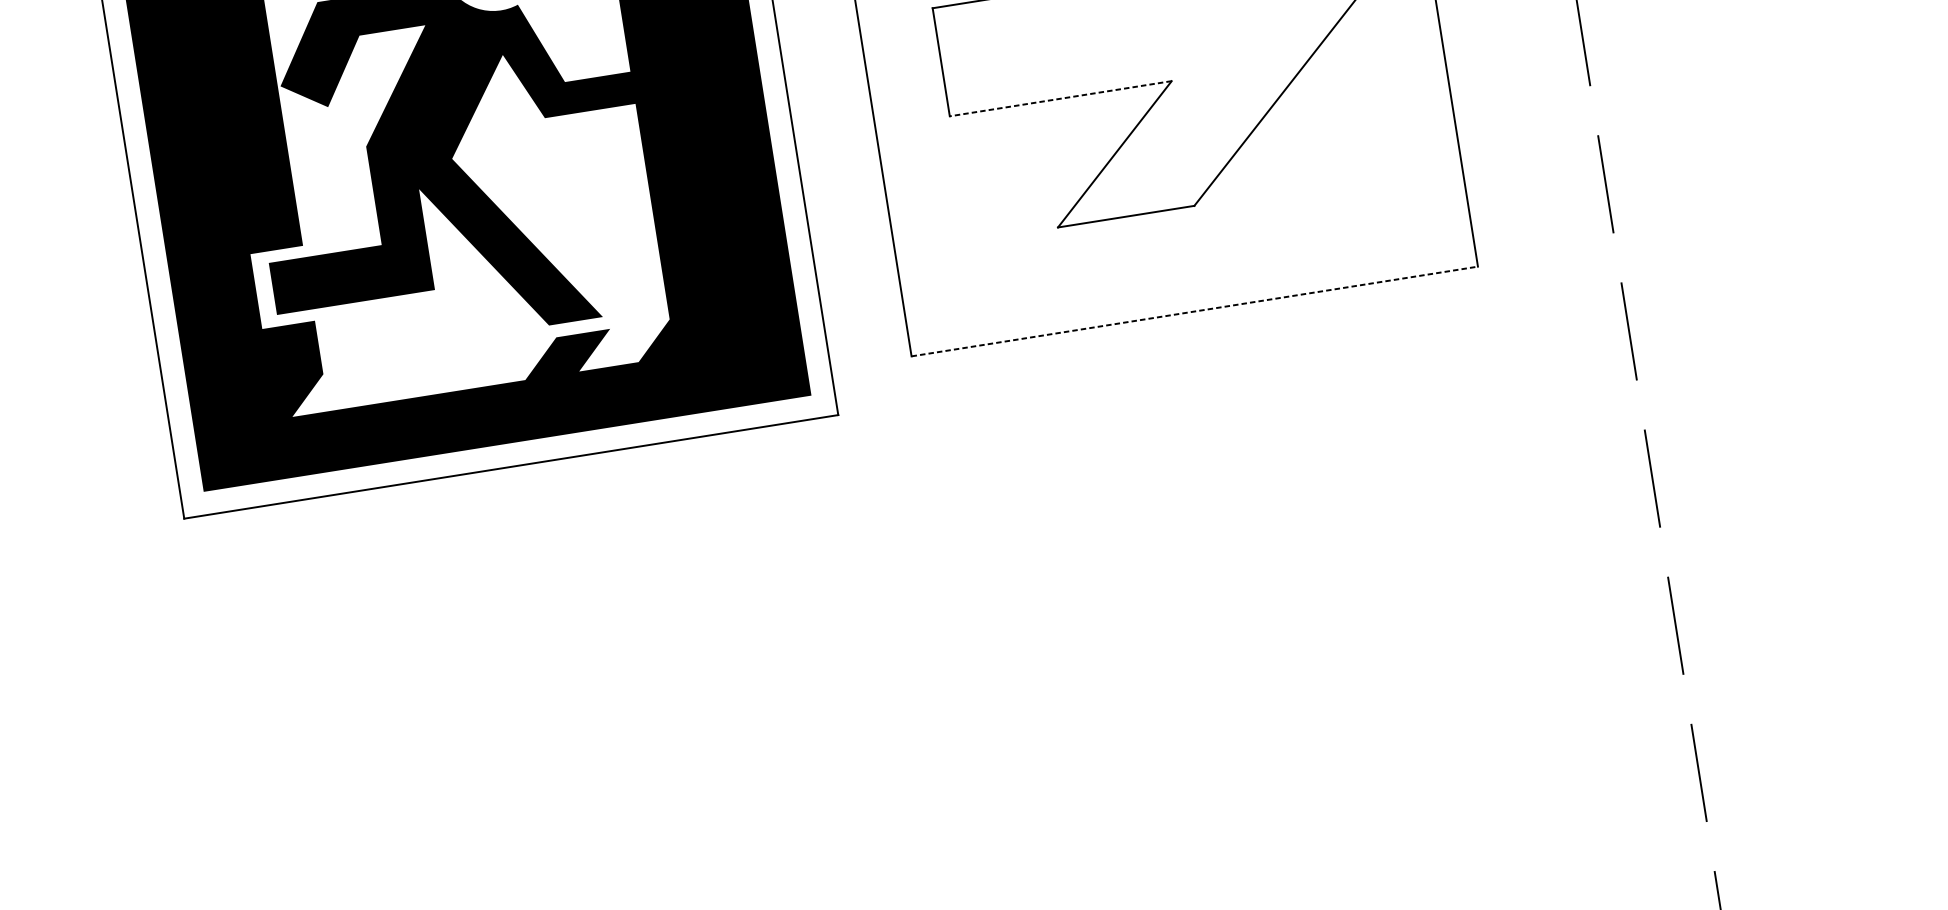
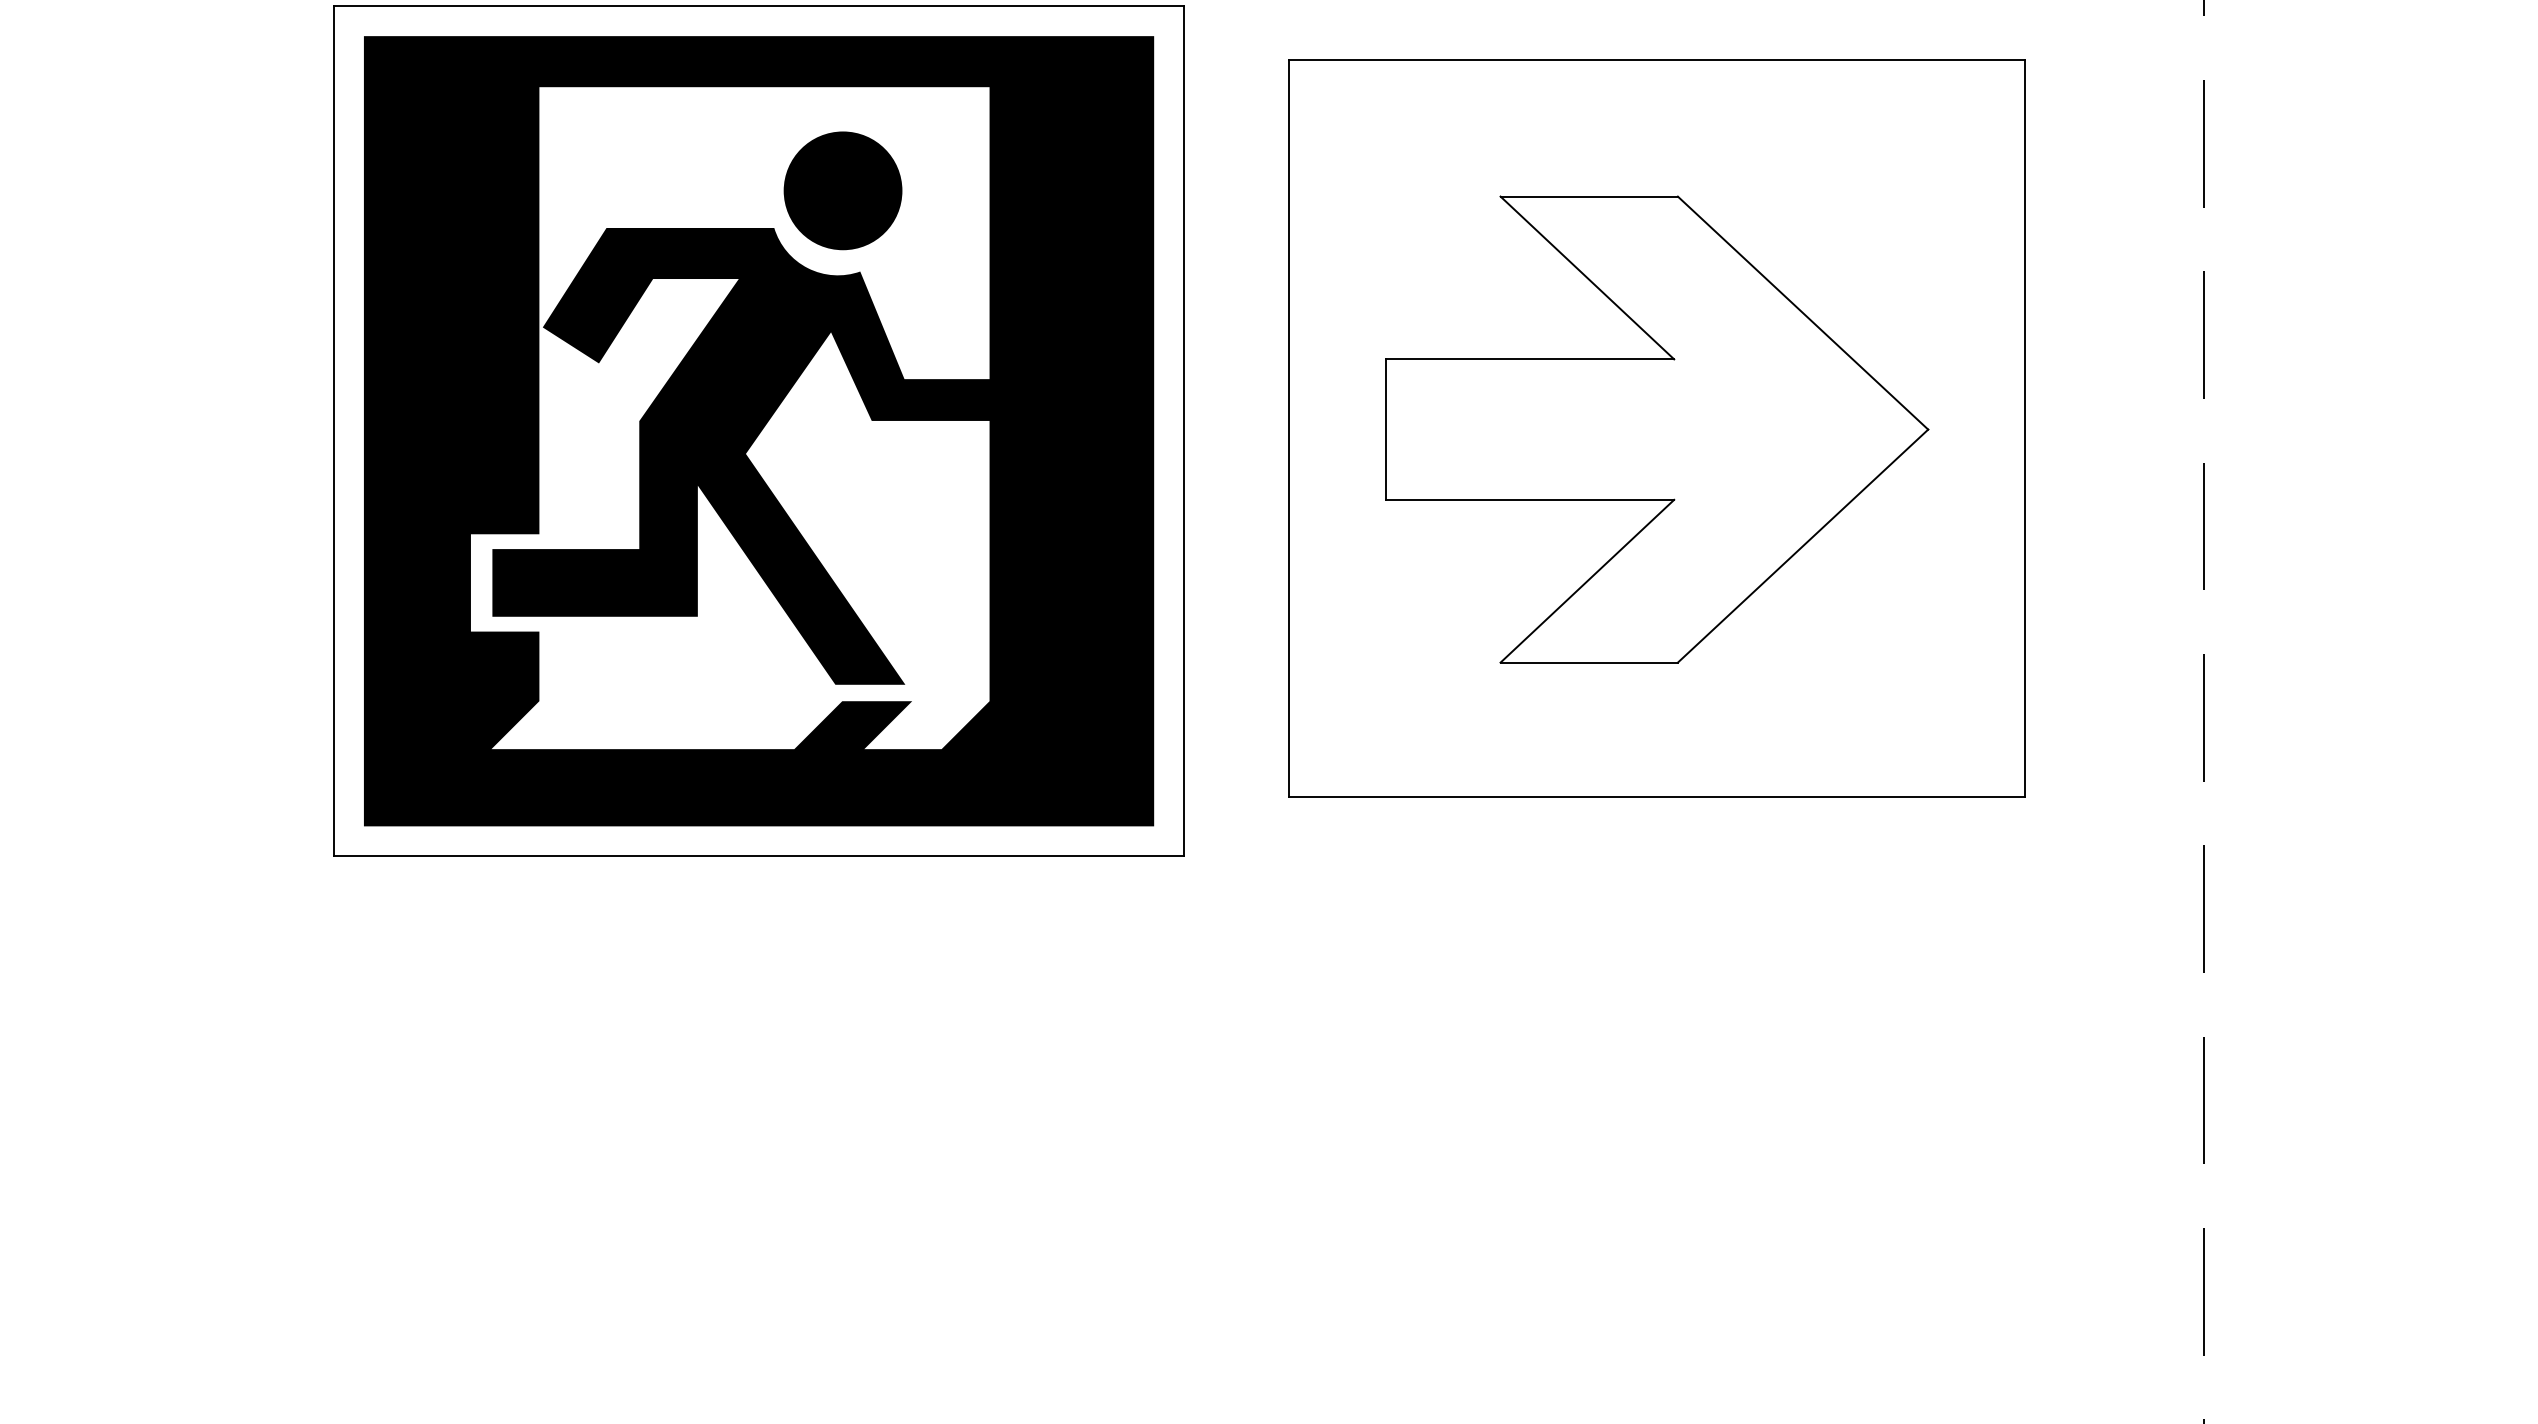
line: (1060, 98) -> (1529, 499), dashed -> solid
line: (1194, 311) -> (1657, 796), dashed -> solid

